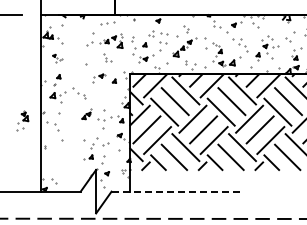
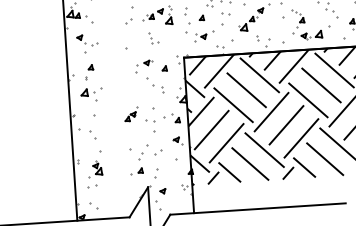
part: (57, 58) -> (87, 43), size x1.67
part: (79, 93) -> (155, 85), moved
part: (22, 120) -> (94, 174), moved
line: (178, 191) -> (258, 208), dashed -> solid

